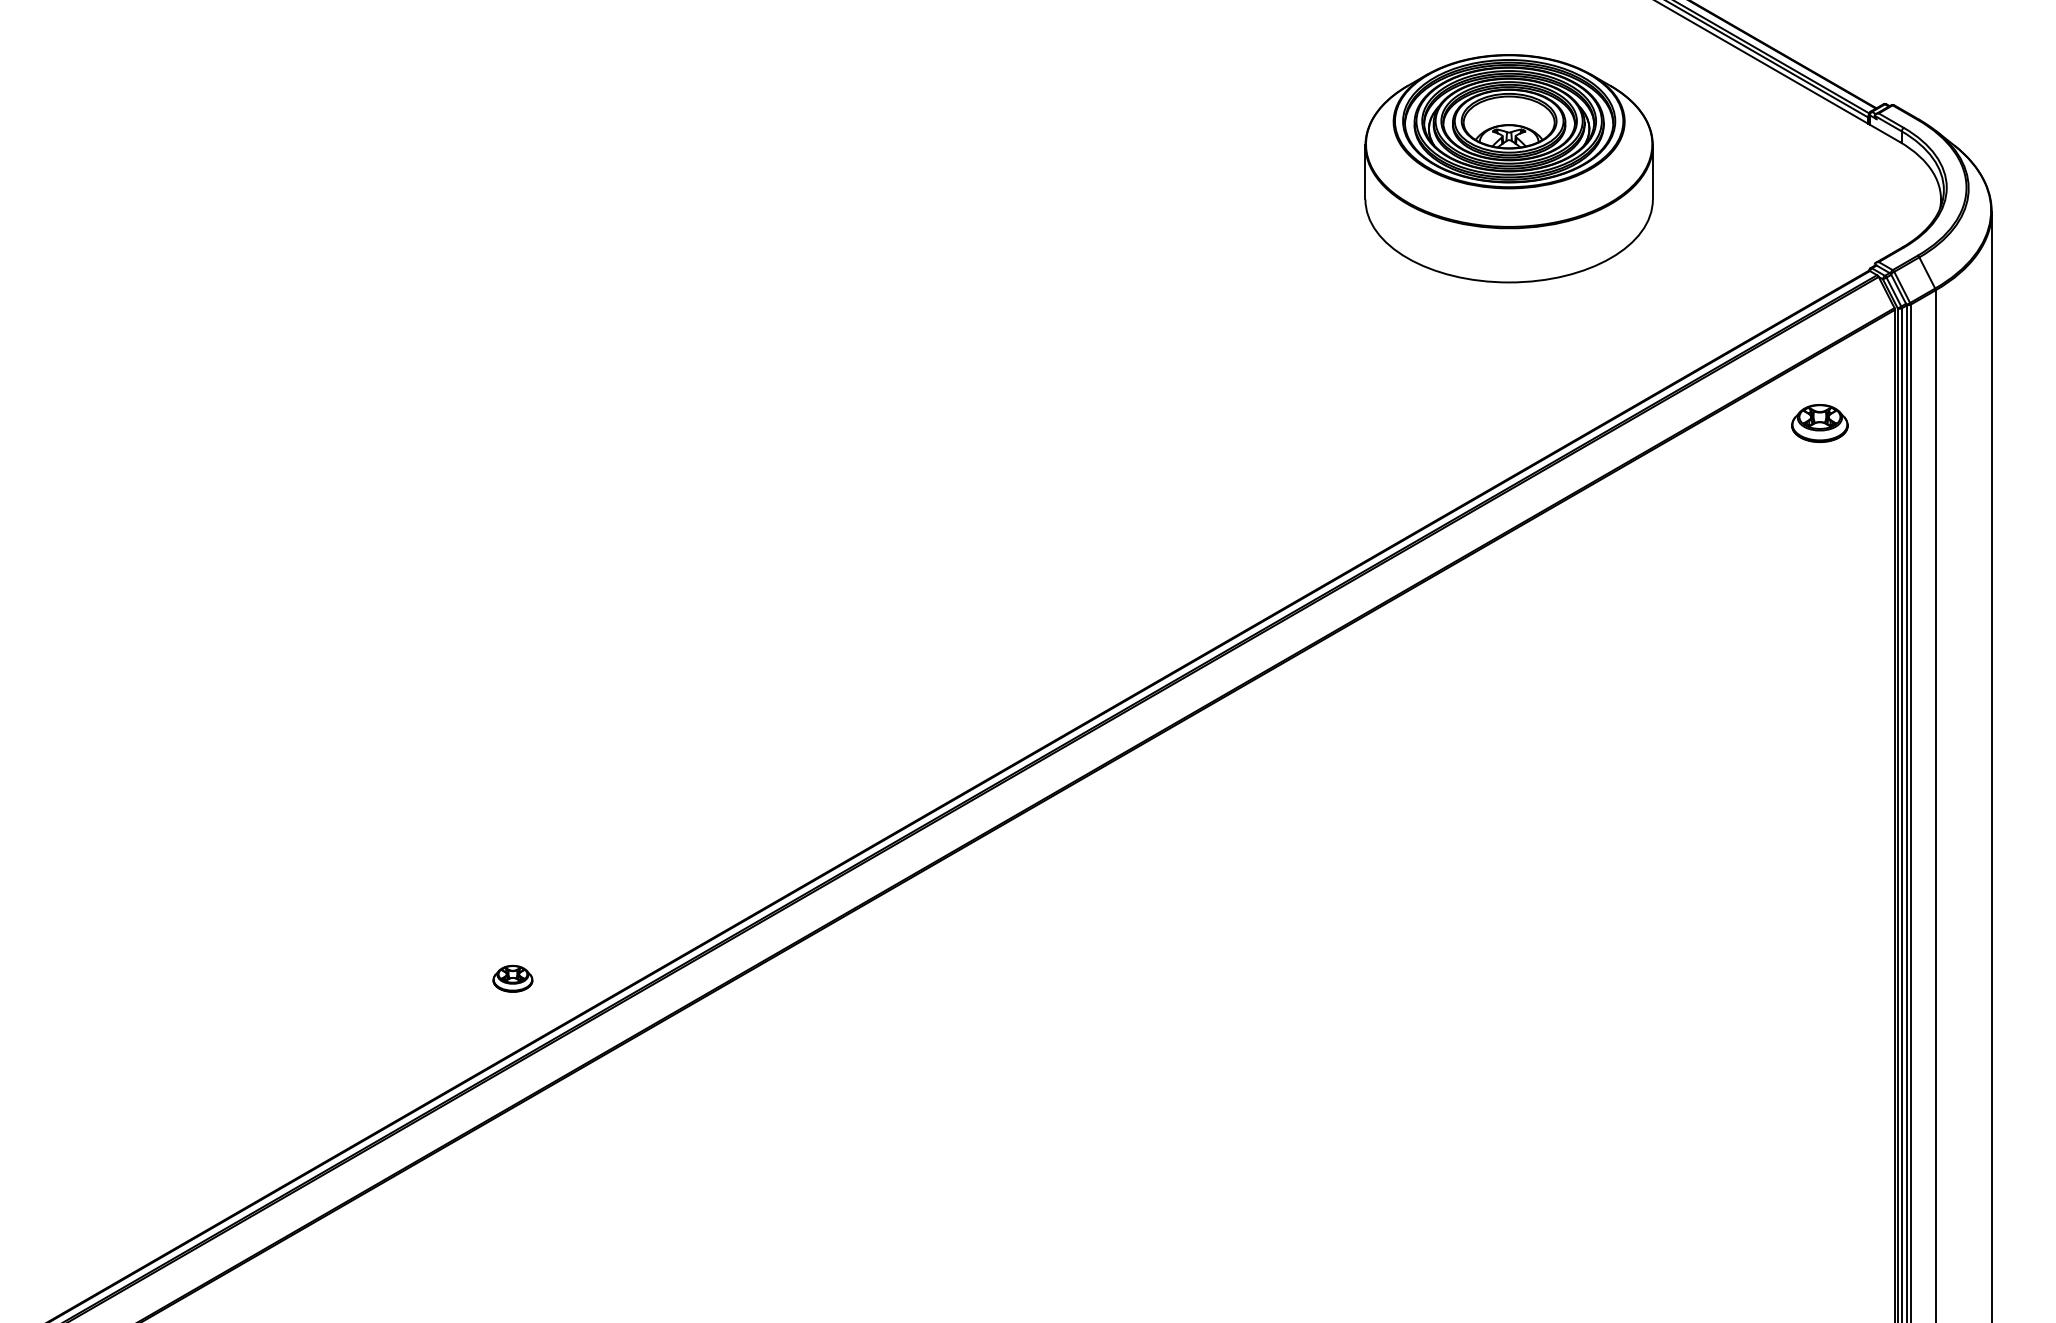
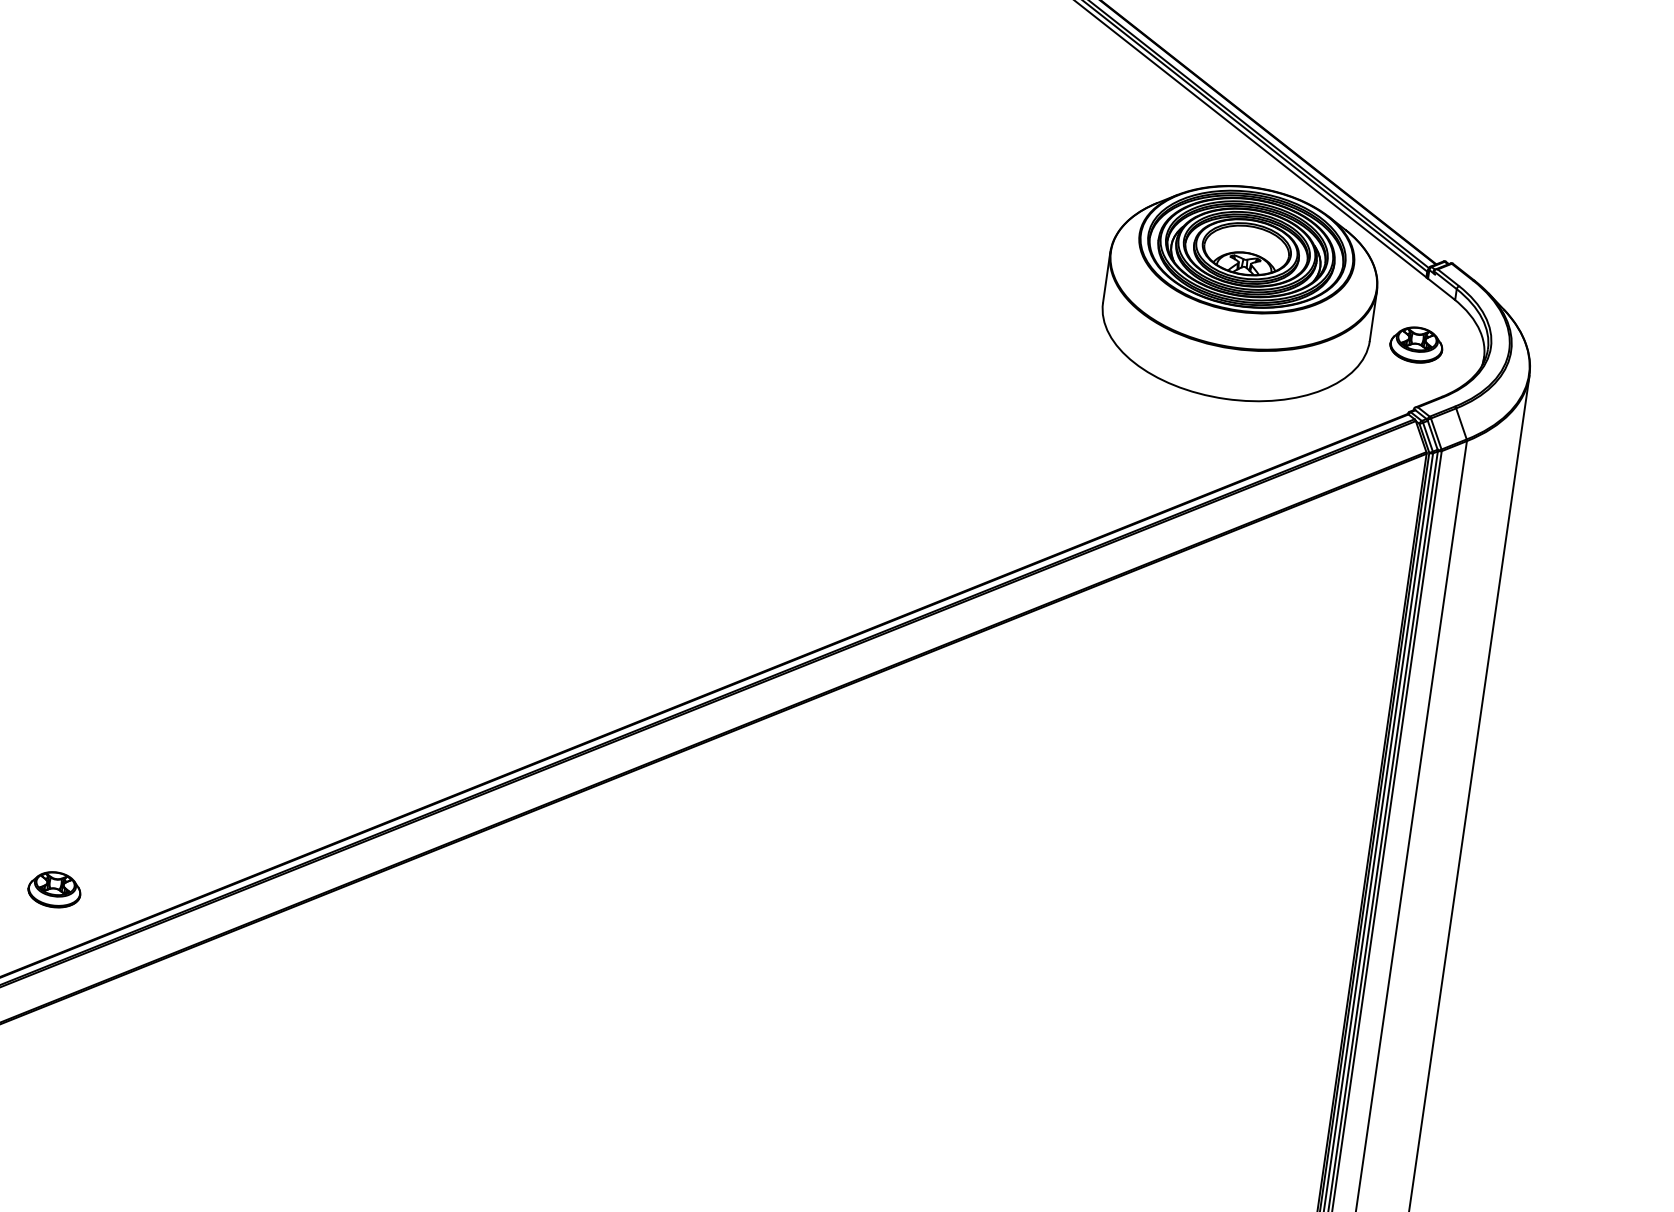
part: (1508, 168) -> (1239, 293), moved
part: (1819, 423) -> (1416, 344), moved
part: (512, 978) -> (54, 889), size x1.43

